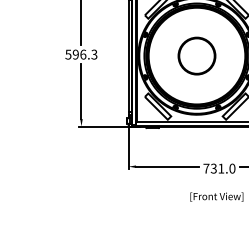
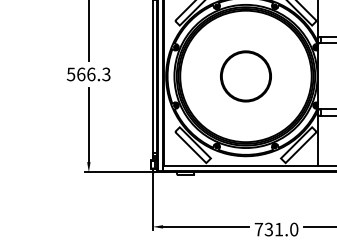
text: (75, 54) -> (80, 74), 596.3 -> 566.3

